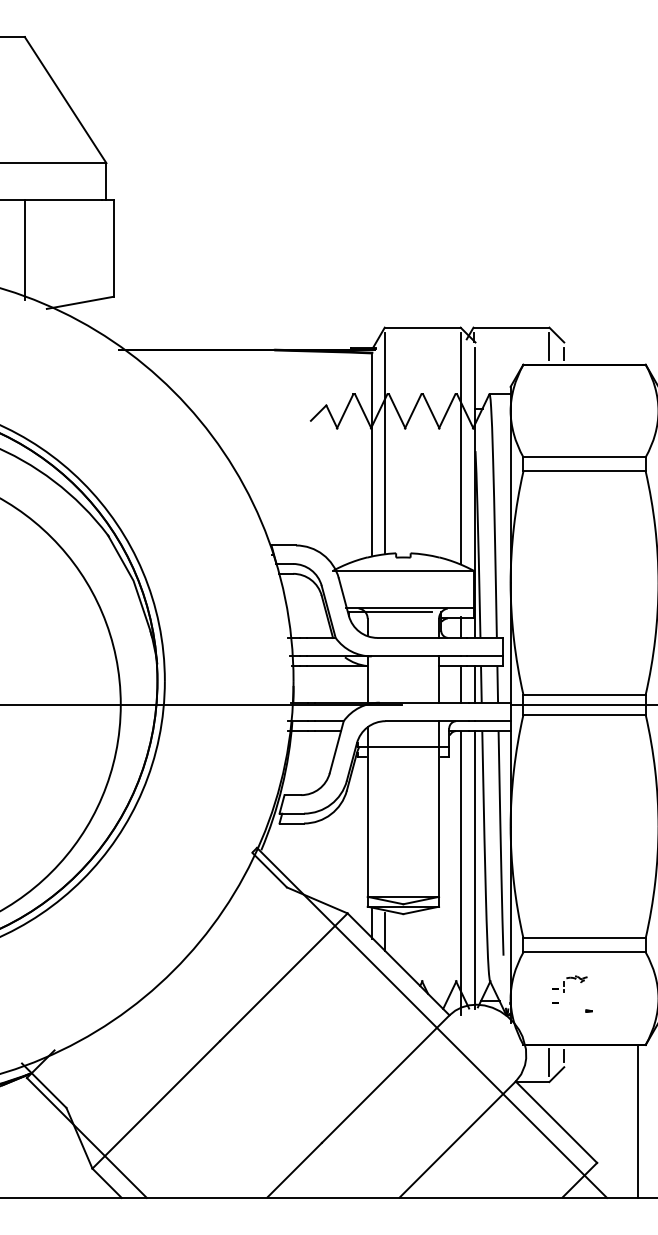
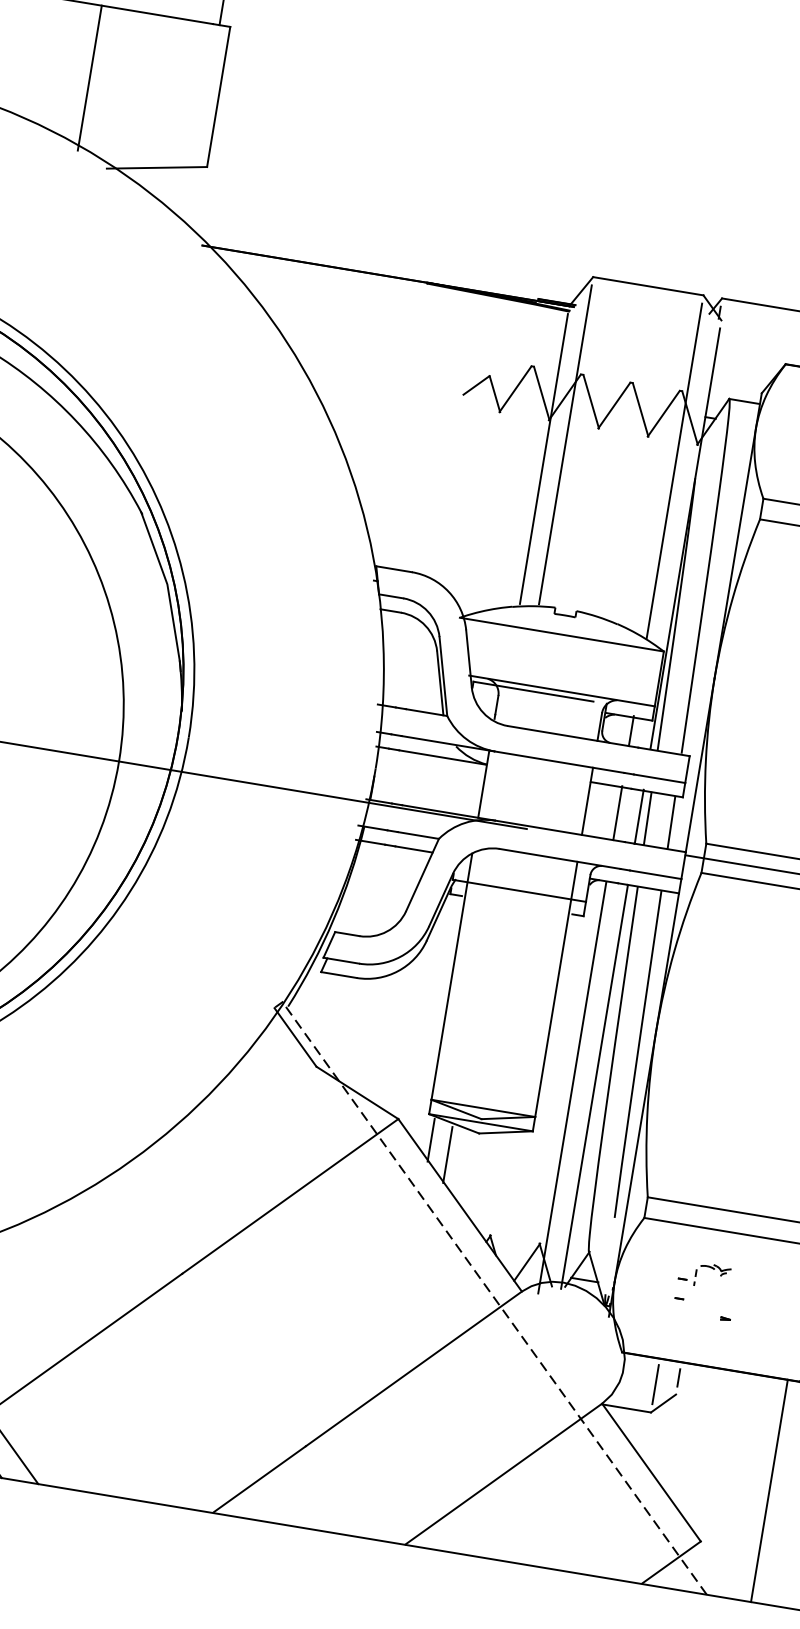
line: (432, 1022) -> (495, 1297), solid -> dashed

